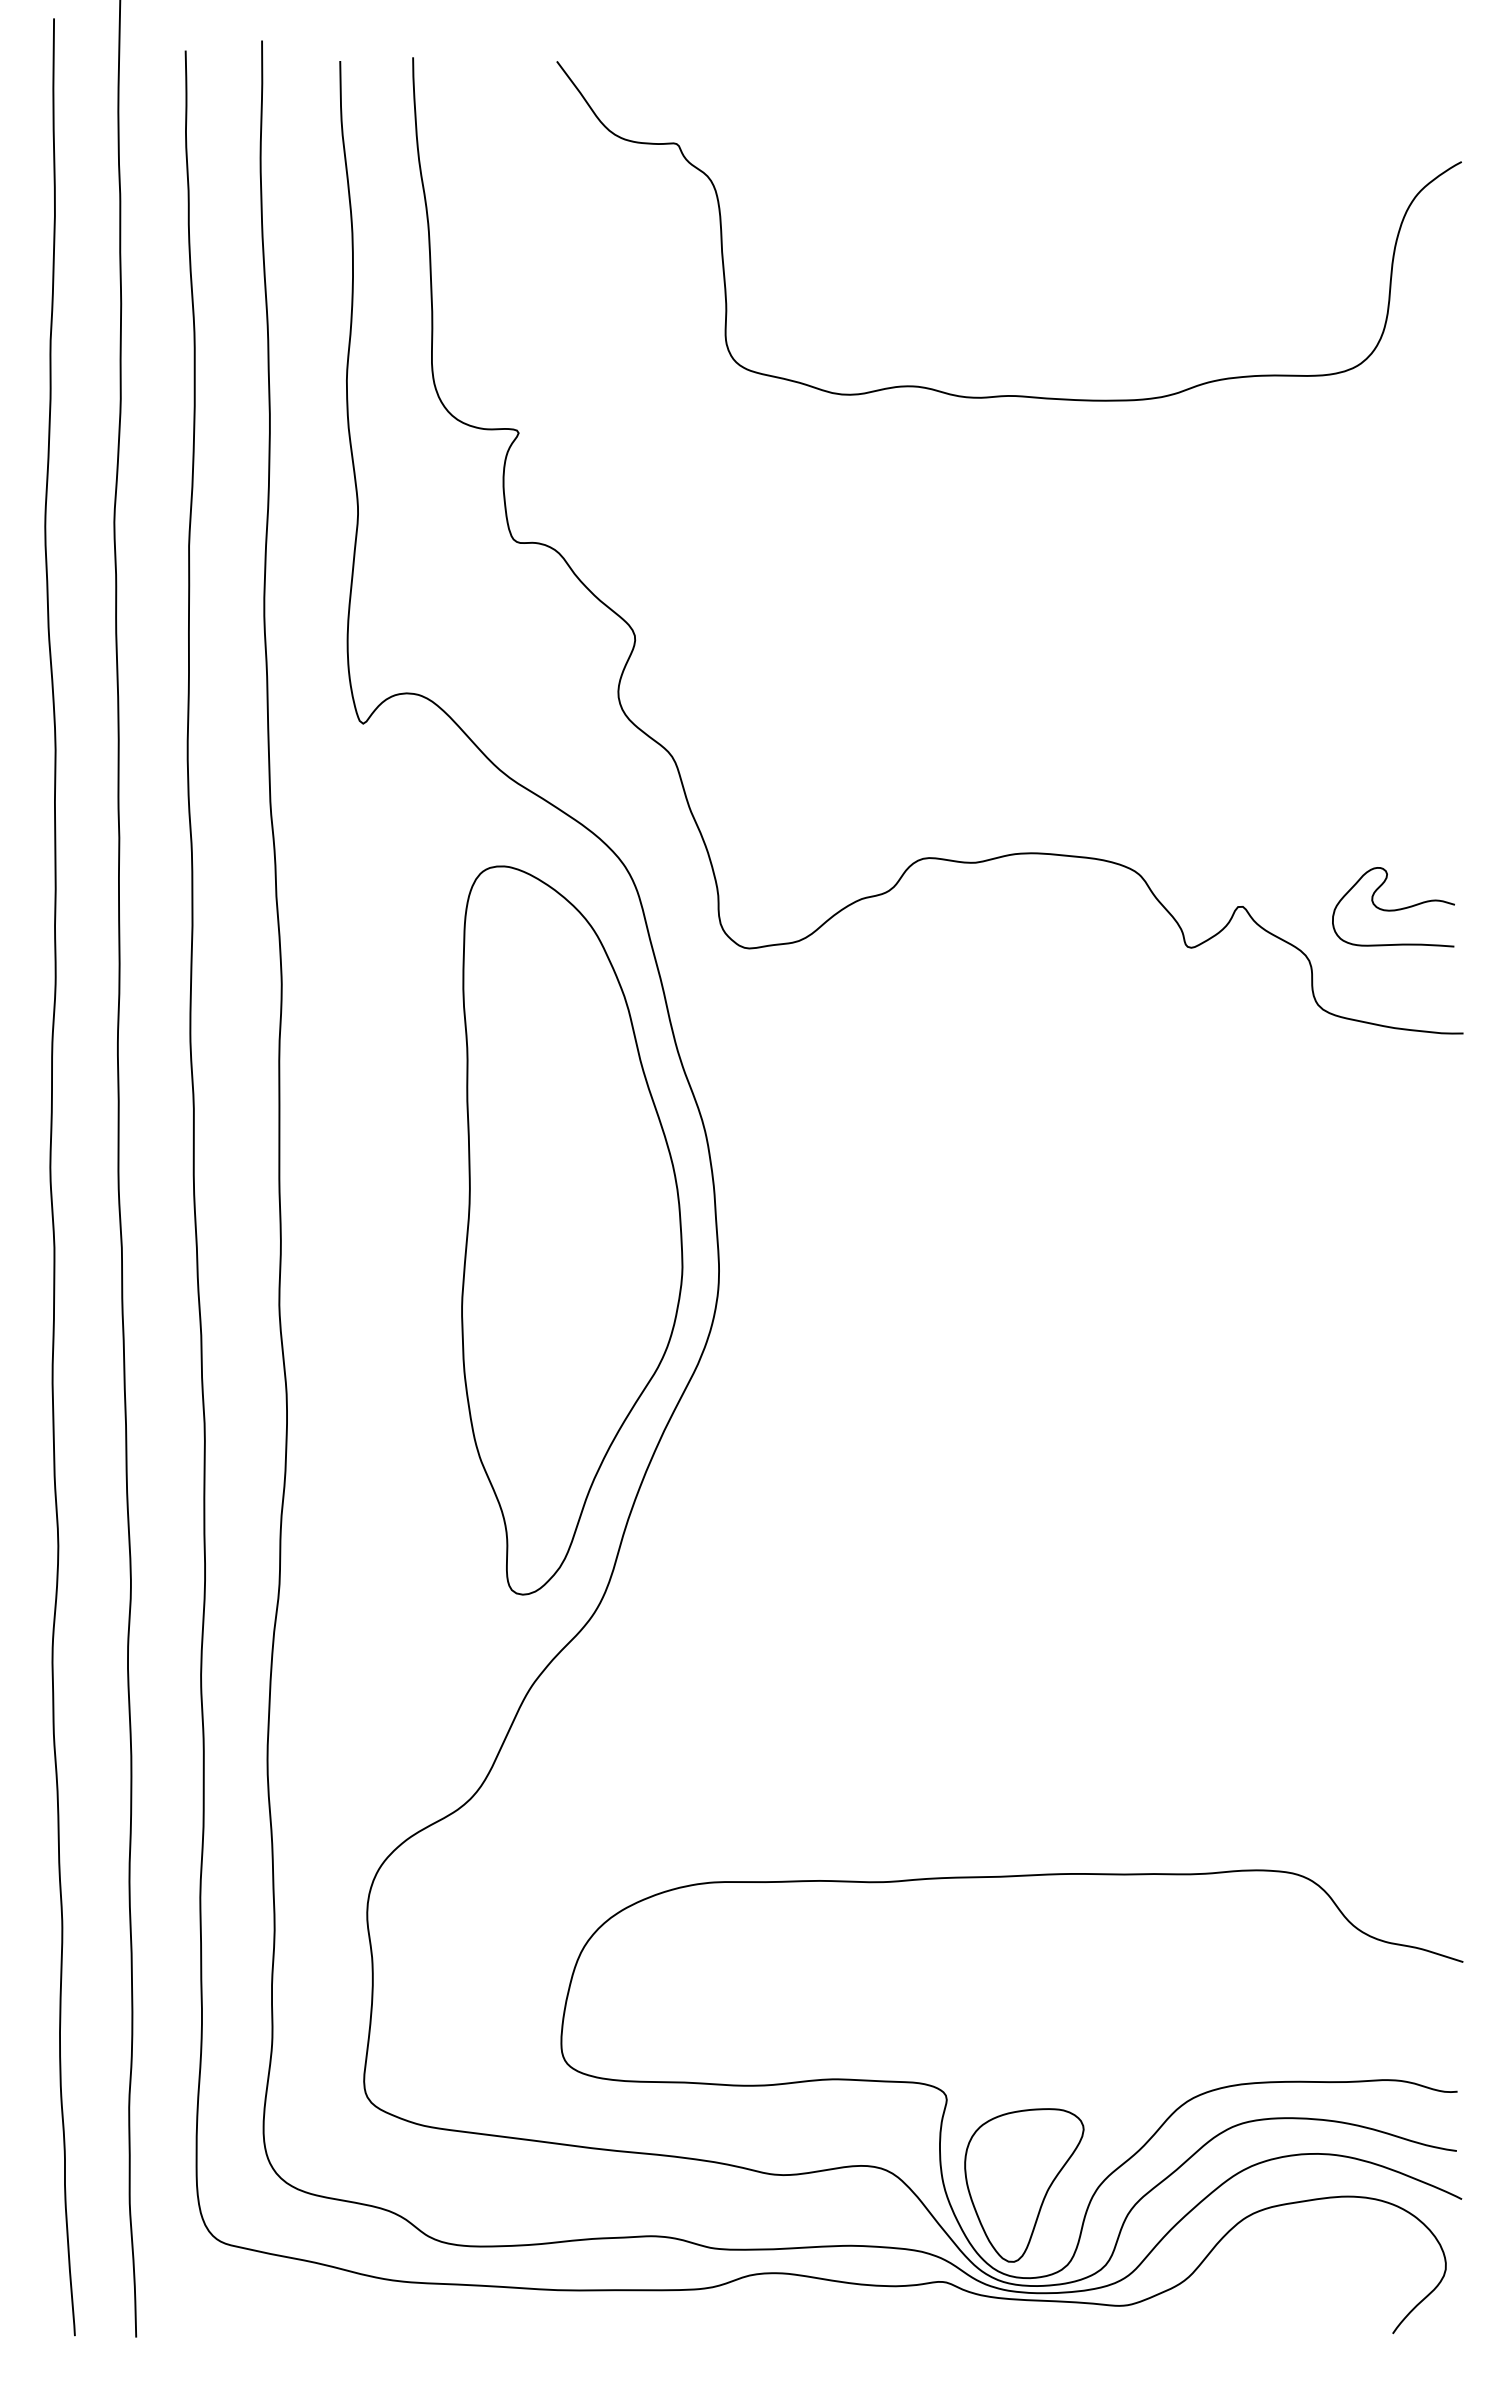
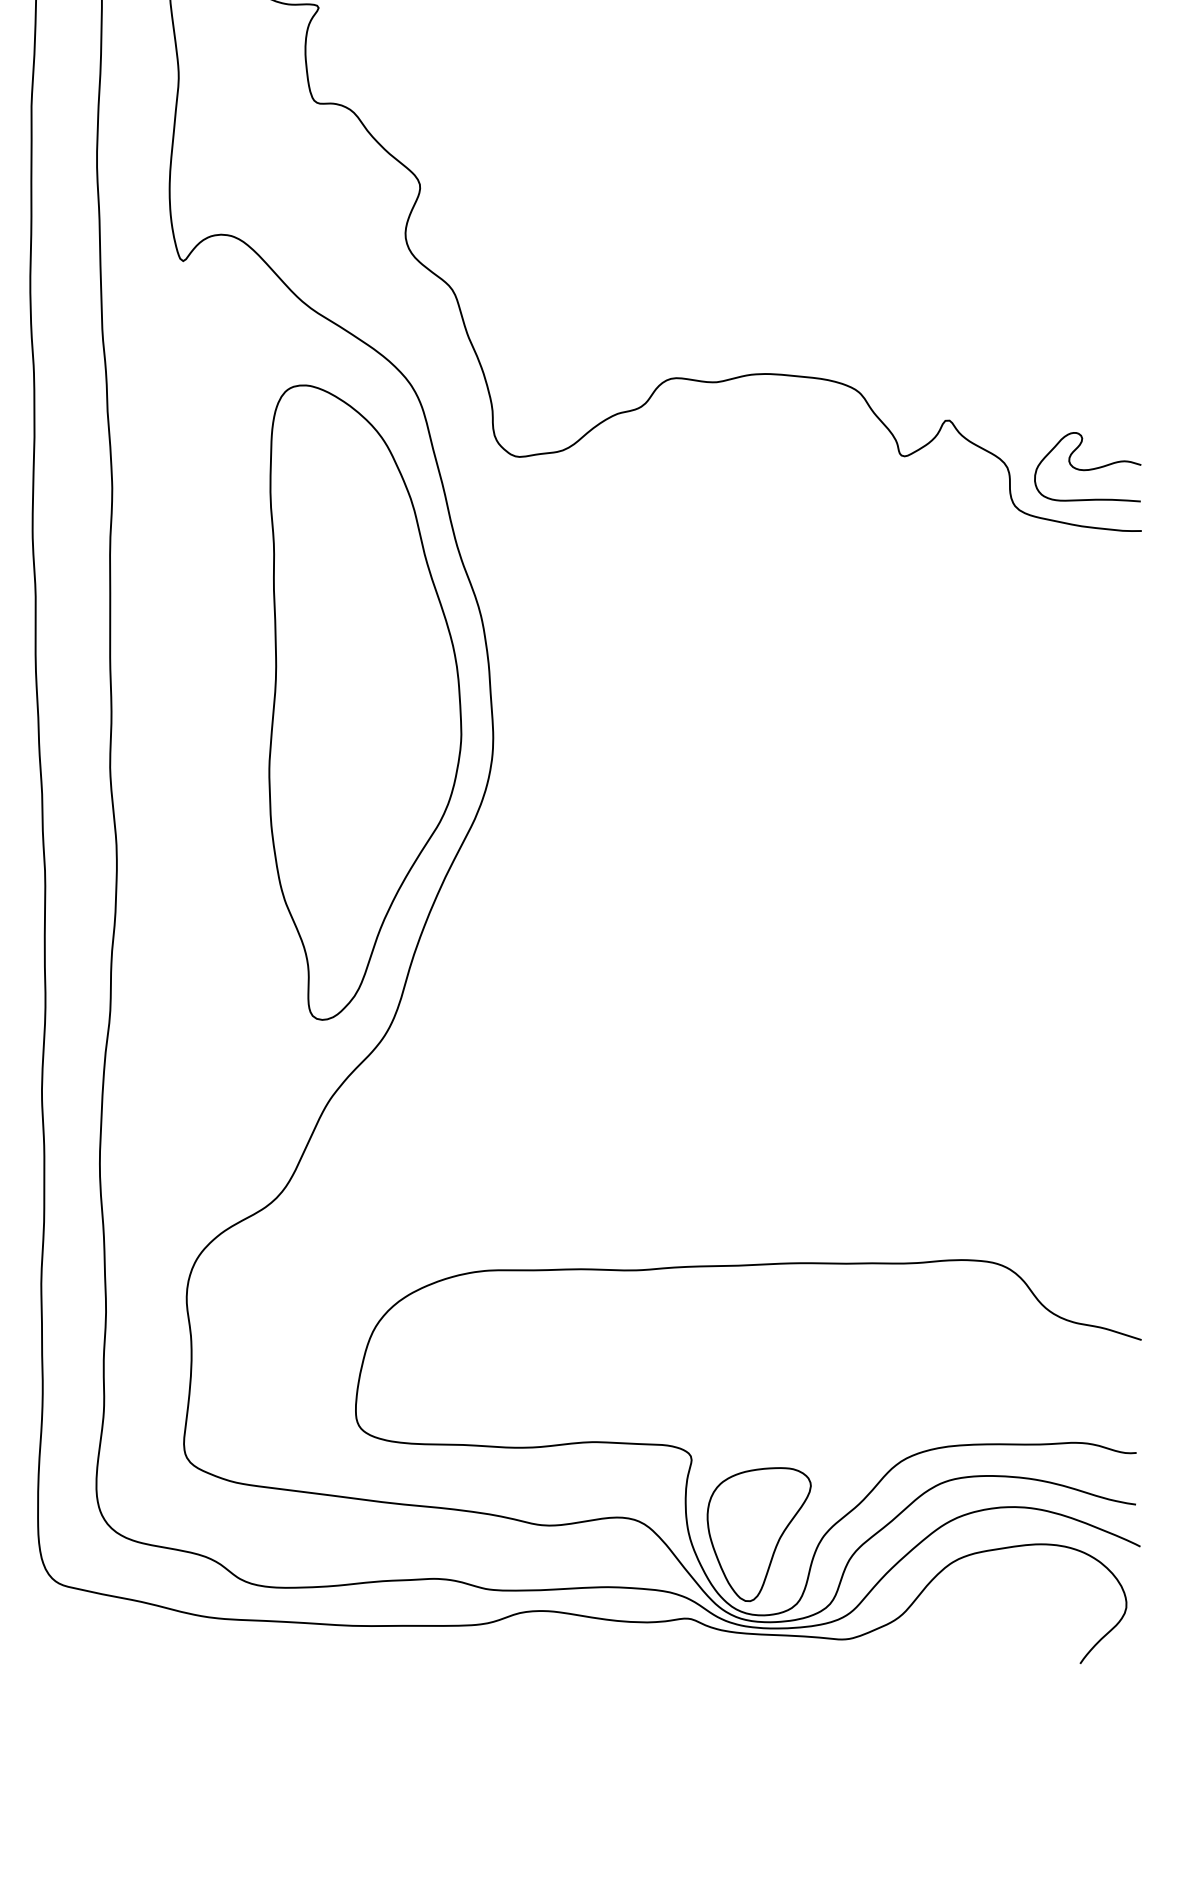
curve: (1393, 909) -> (1087, 469), moved

